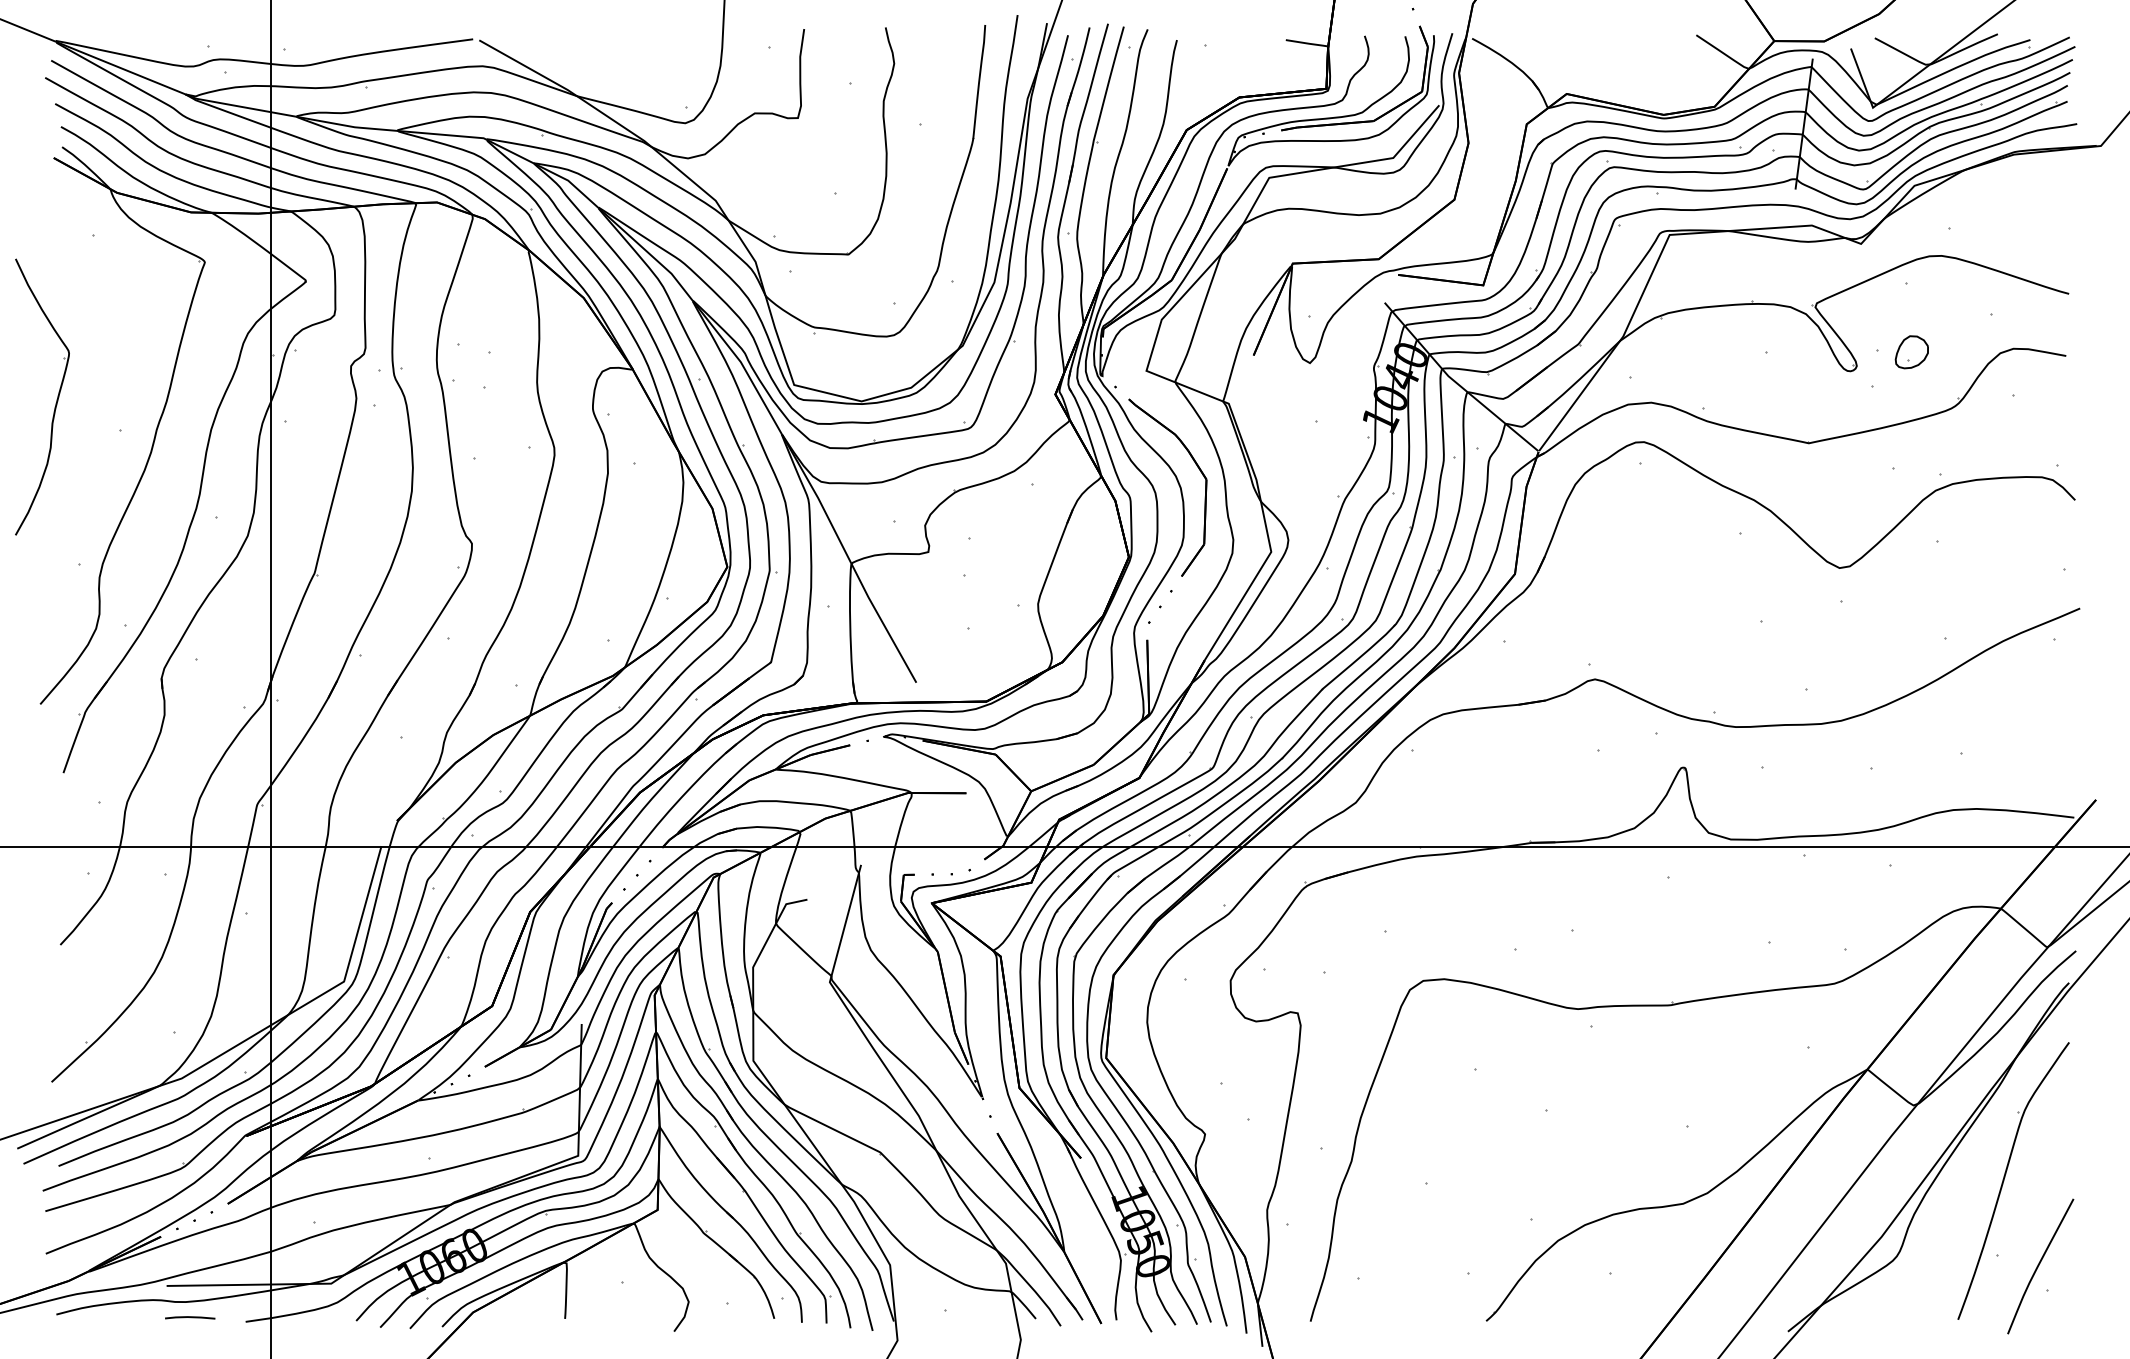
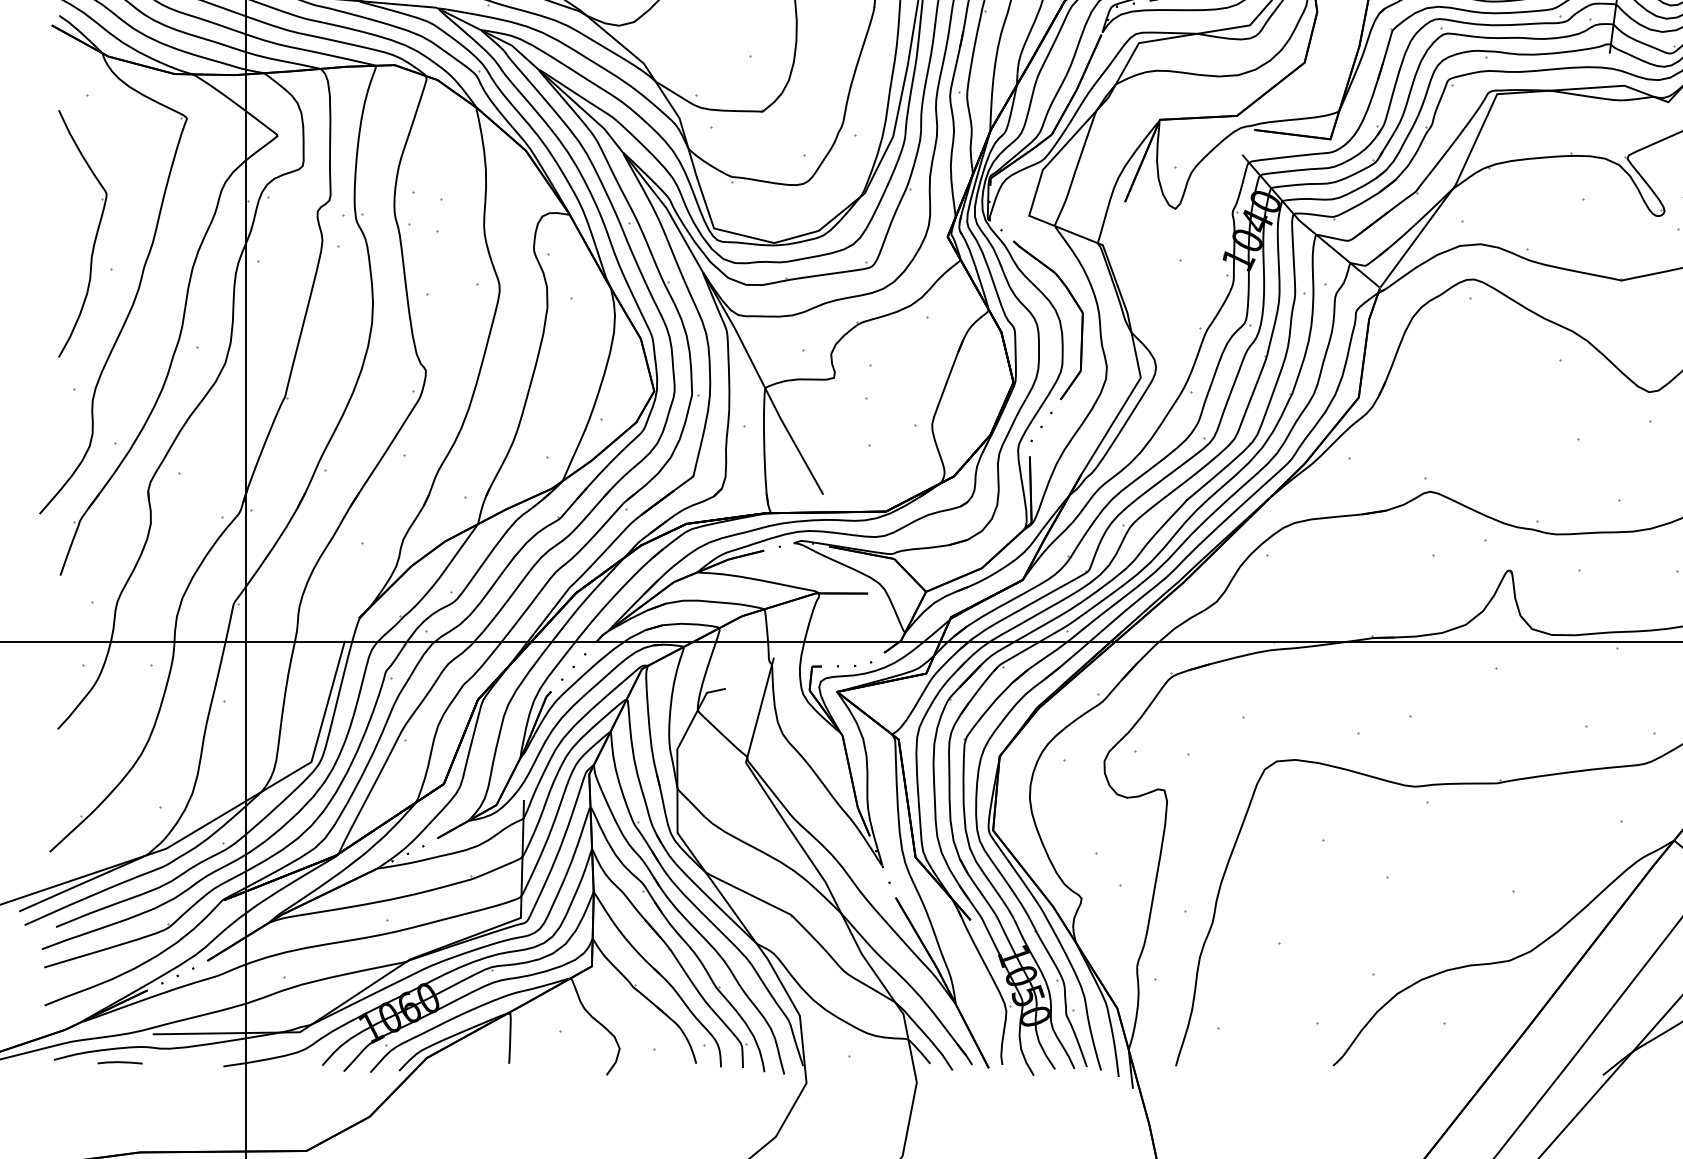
part: (56, 399) -> (95, 236), moved
line: (190, 1317) -> (120, 1062), moved

